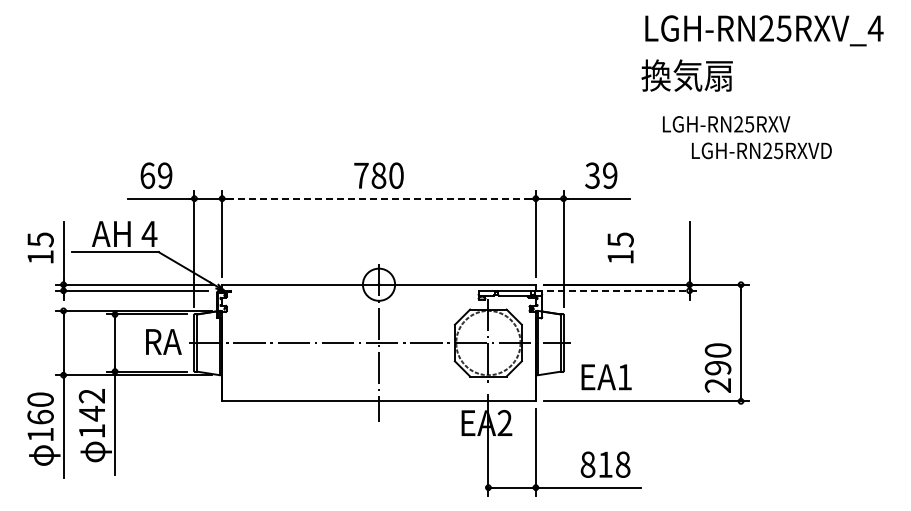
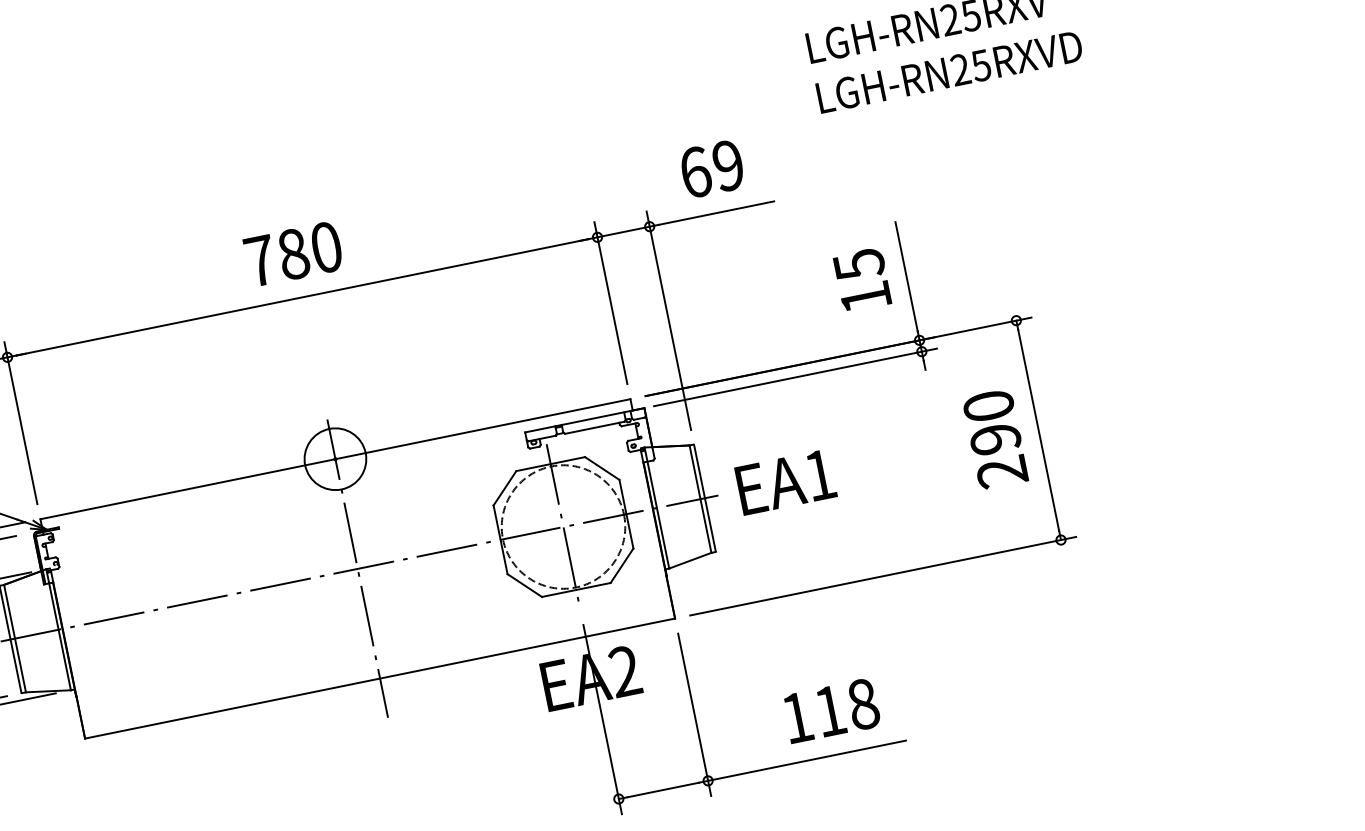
text: (761, 150) -> (948, 71), moved
text: (592, 175) -> (695, 172), 39 -> 69
line: (379, 198) -> (303, 296), dashed -> solid
text: (620, 247) -> (861, 279), moved
line: (622, 290) -> (795, 376), dashed -> solid
text: (717, 367) -> (994, 438), moved
text: (606, 377) -> (785, 482), moved
text: (587, 464) -> (796, 717), 818 -> 118

